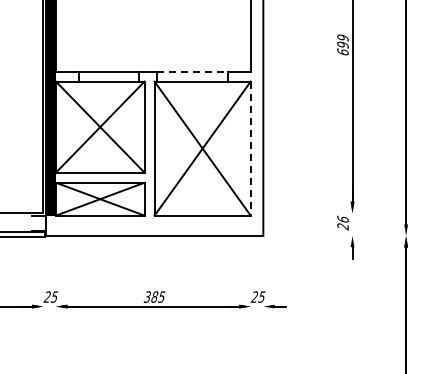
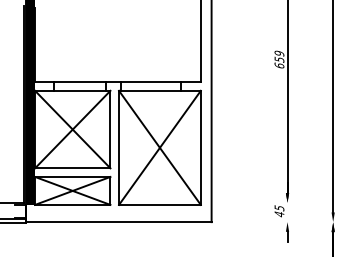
text: (342, 44) -> (278, 59), 699 -> 659
line: (193, 71) -> (152, 82), dashed -> solid
line: (250, 148) -> (200, 147), dashed -> solid
text: (342, 222) -> (278, 210), 26 -> 45

